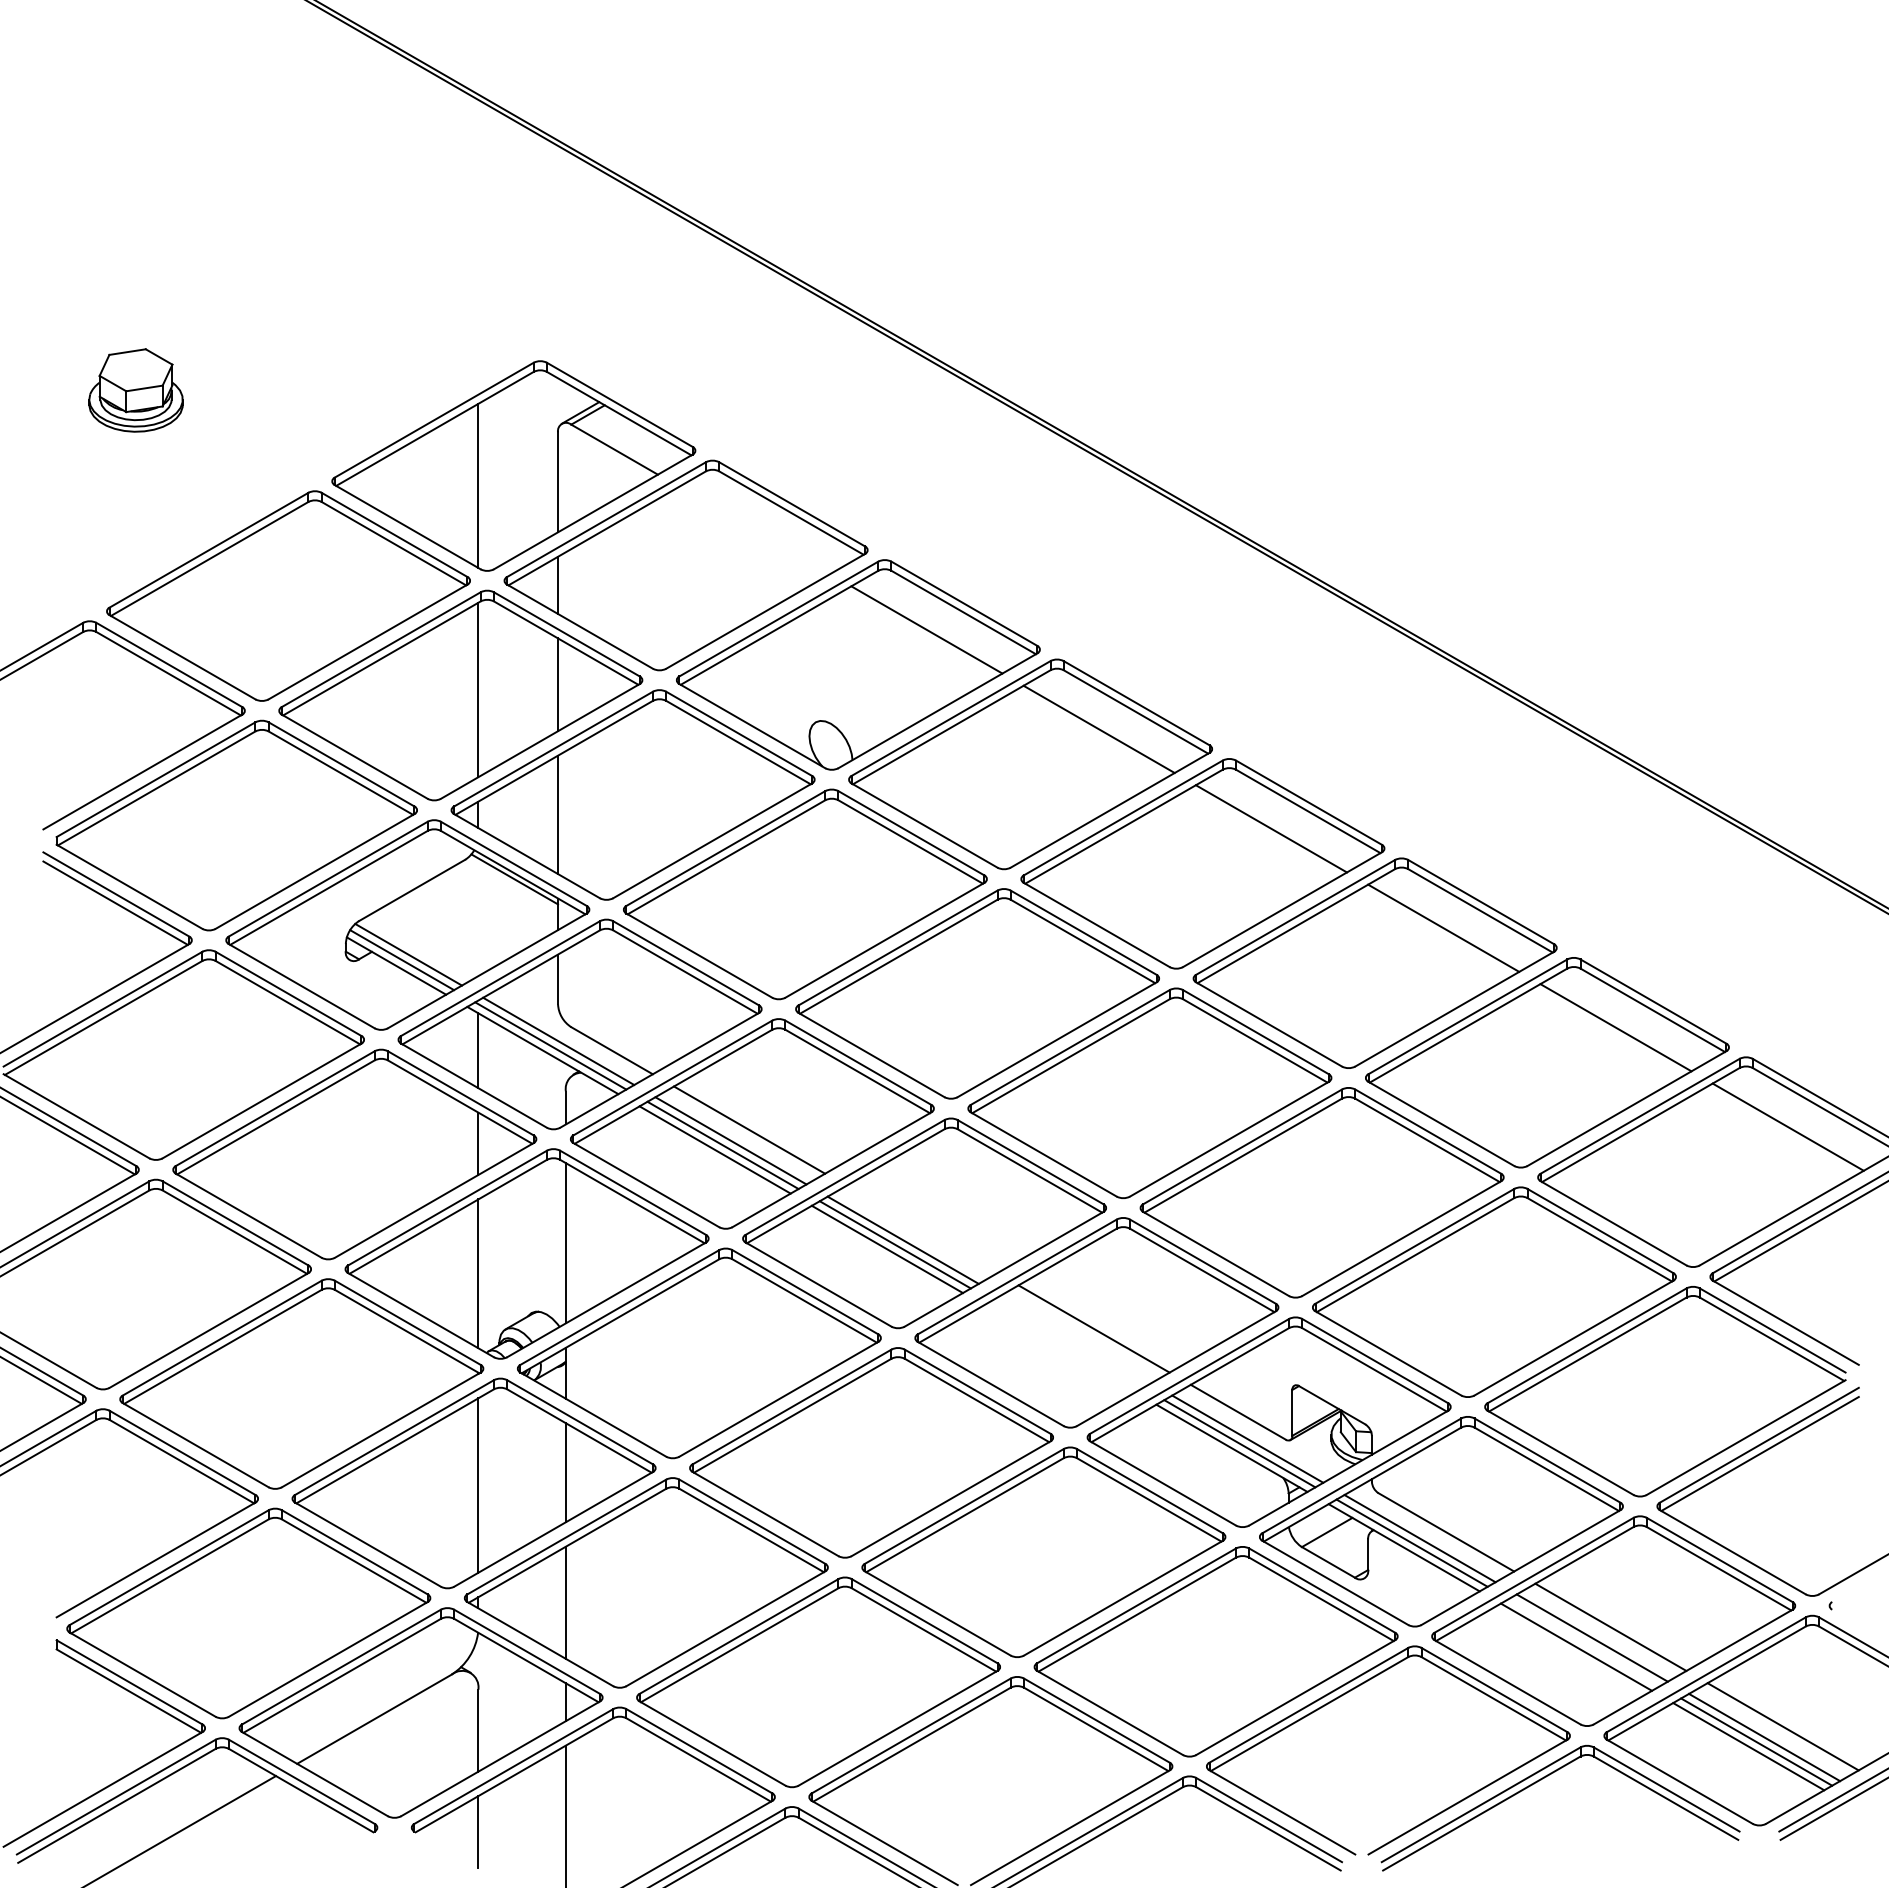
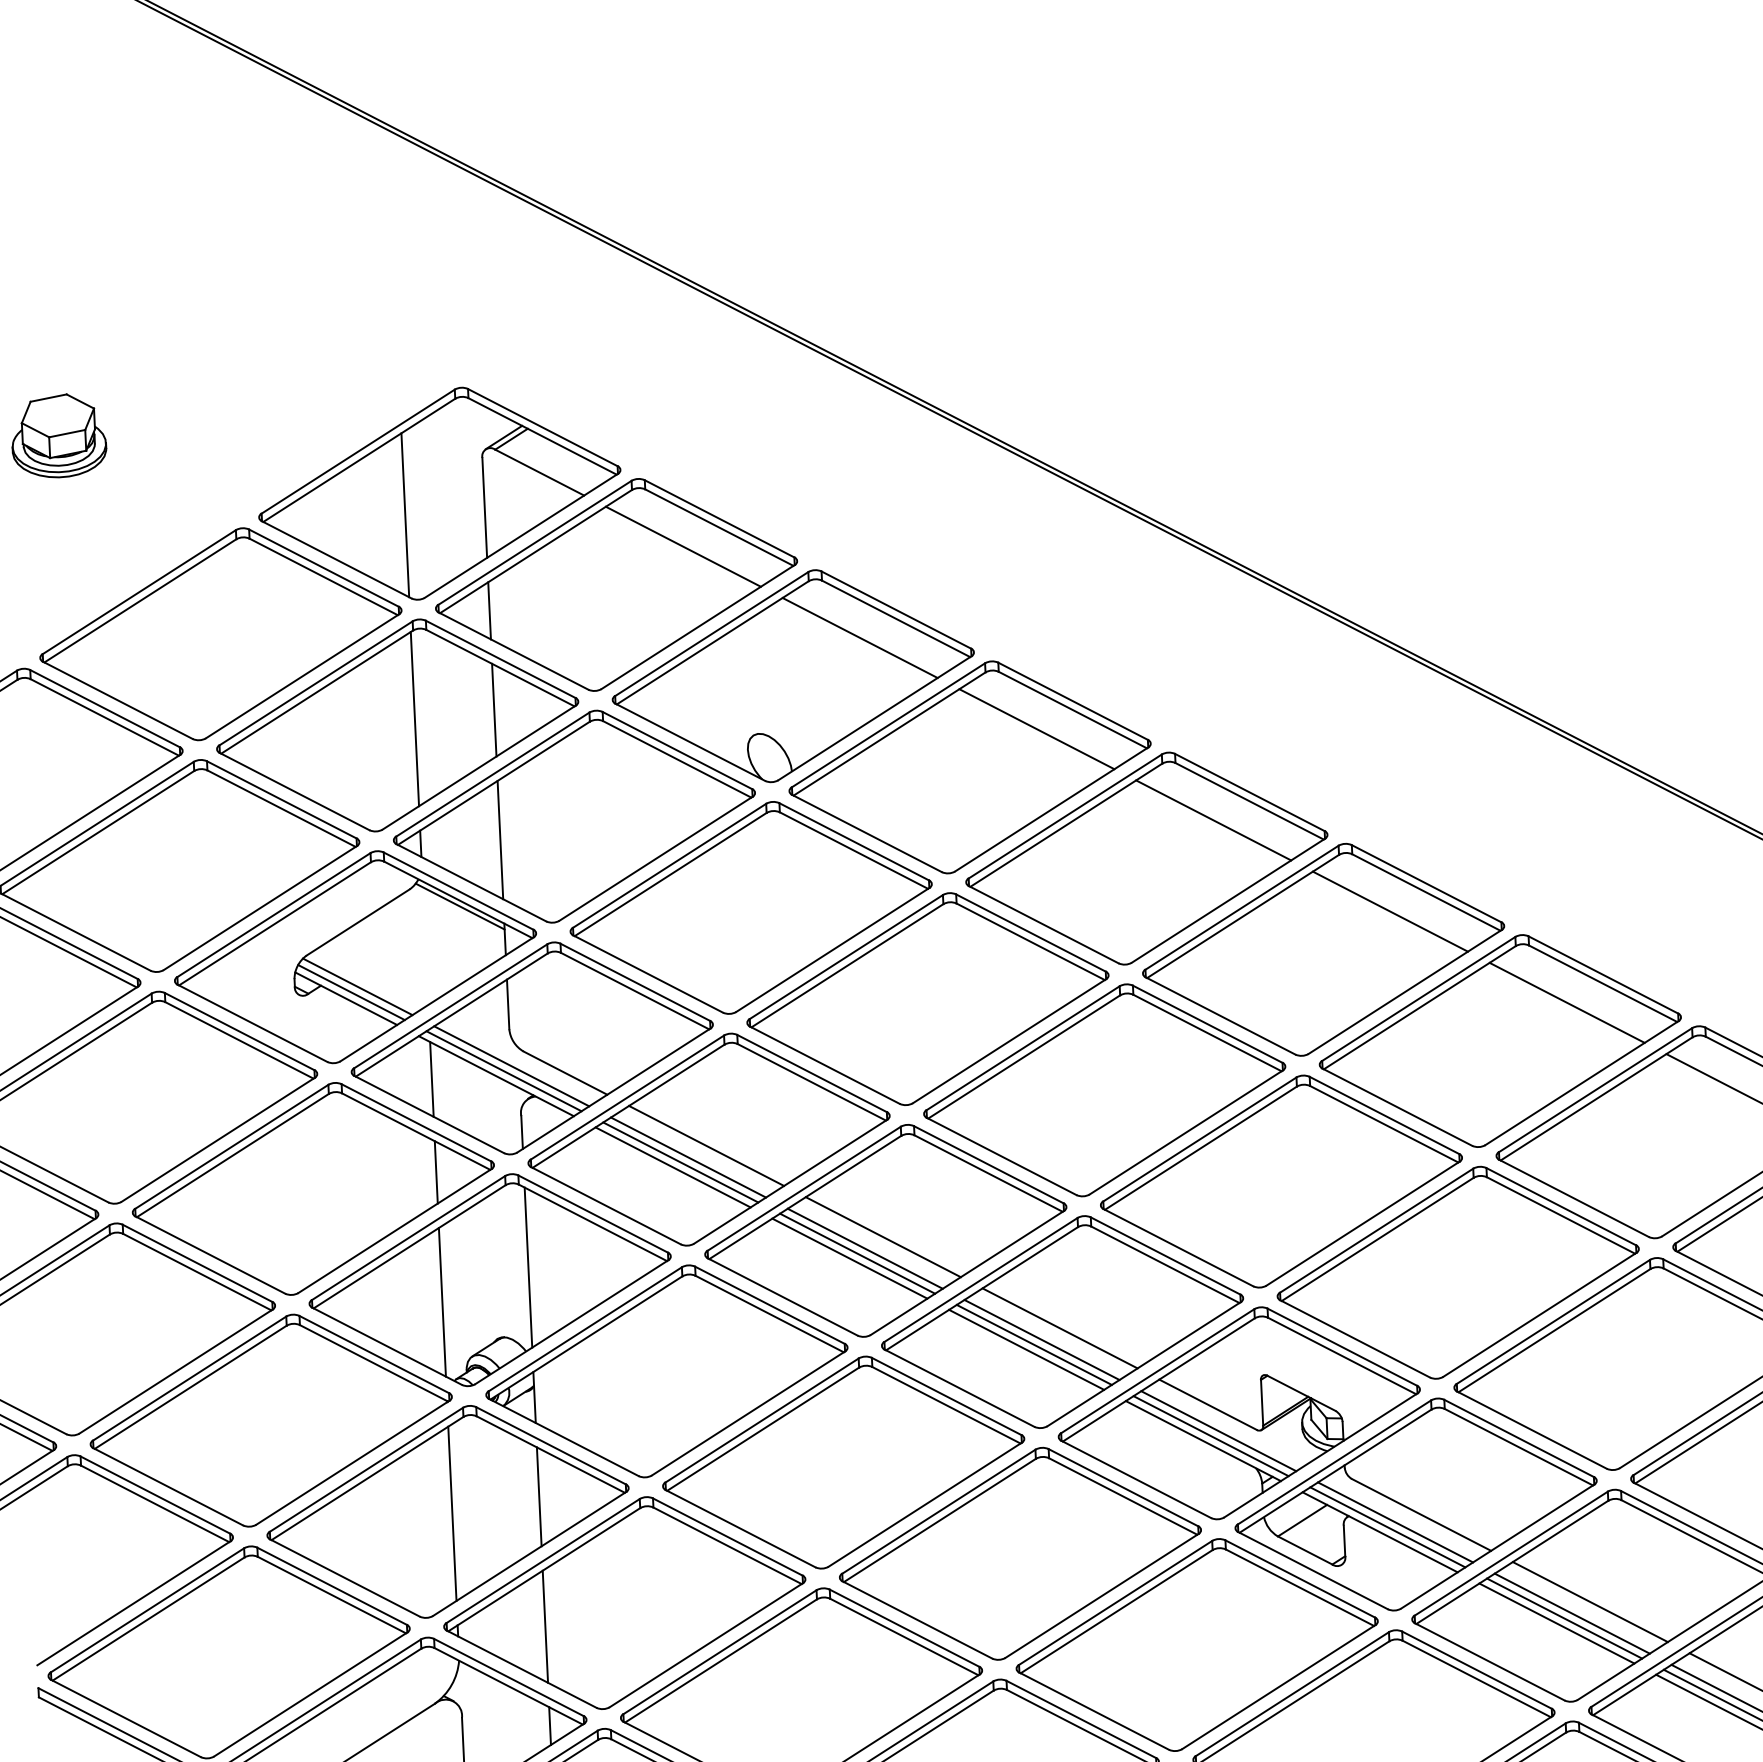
line: (754, 530) -> (683, 546), added
line: (921, 1229) -> (882, 1237), added
line: (1075, 1339) -> (1042, 1339), added
line: (1067, 1343) -> (1034, 1344), added
line: (1059, 1348) -> (1026, 1349), added
line: (1583, 1642) -> (1563, 1618), added

